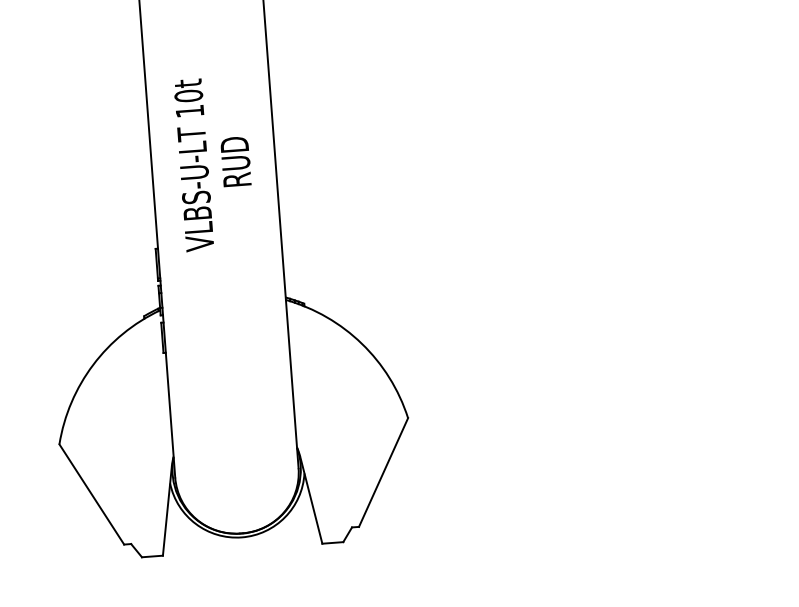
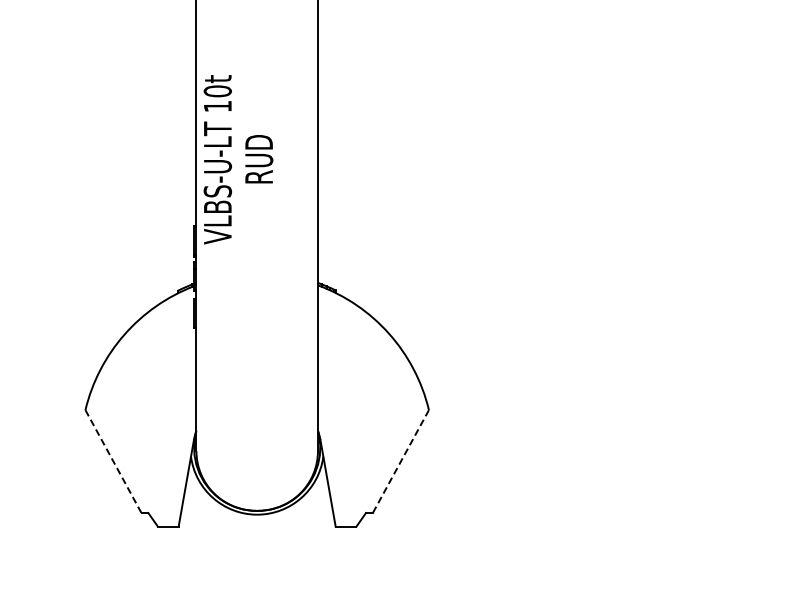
text: (214, 163) -> (238, 159), moved
line: (383, 472) -> (400, 461), solid -> dashed
line: (91, 494) -> (113, 461), solid -> dashed

